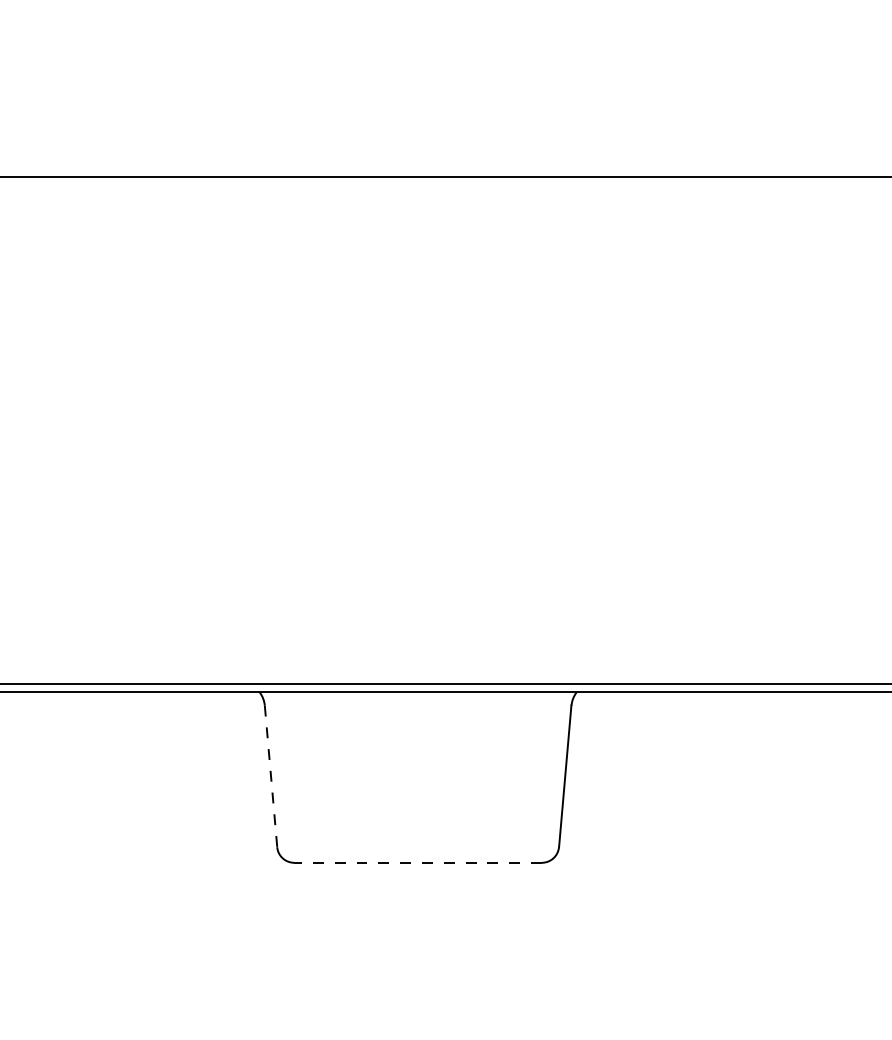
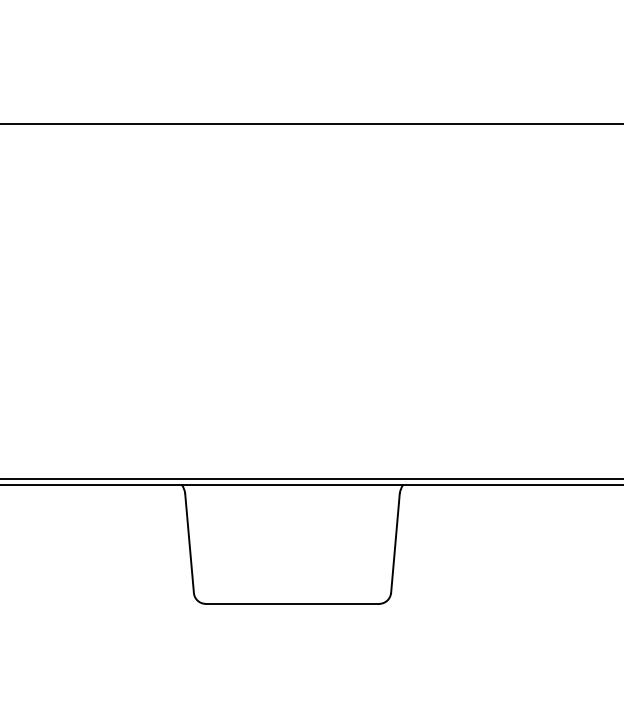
line: (270, 776) -> (189, 543), dashed -> solid
line: (418, 862) -> (292, 603), dashed -> solid

